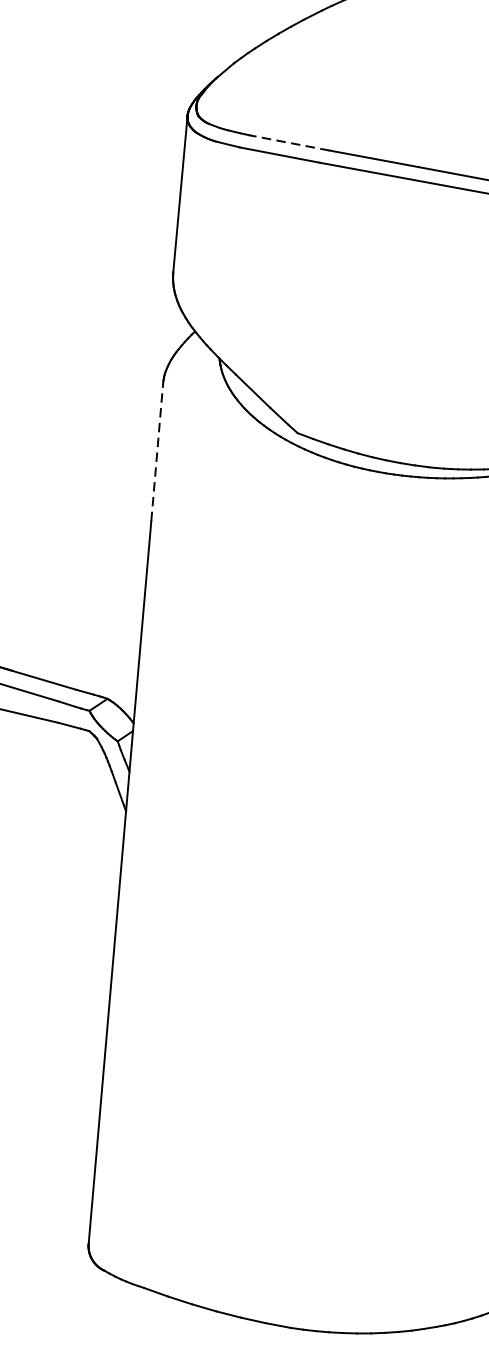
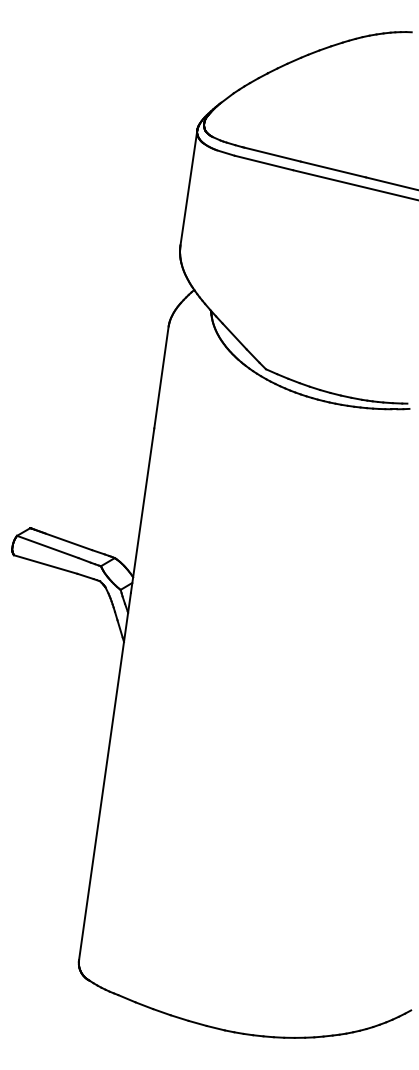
line: (290, 143) -> (272, 154), dashed -> solid
line: (157, 450) -> (161, 376), dashed -> solid

